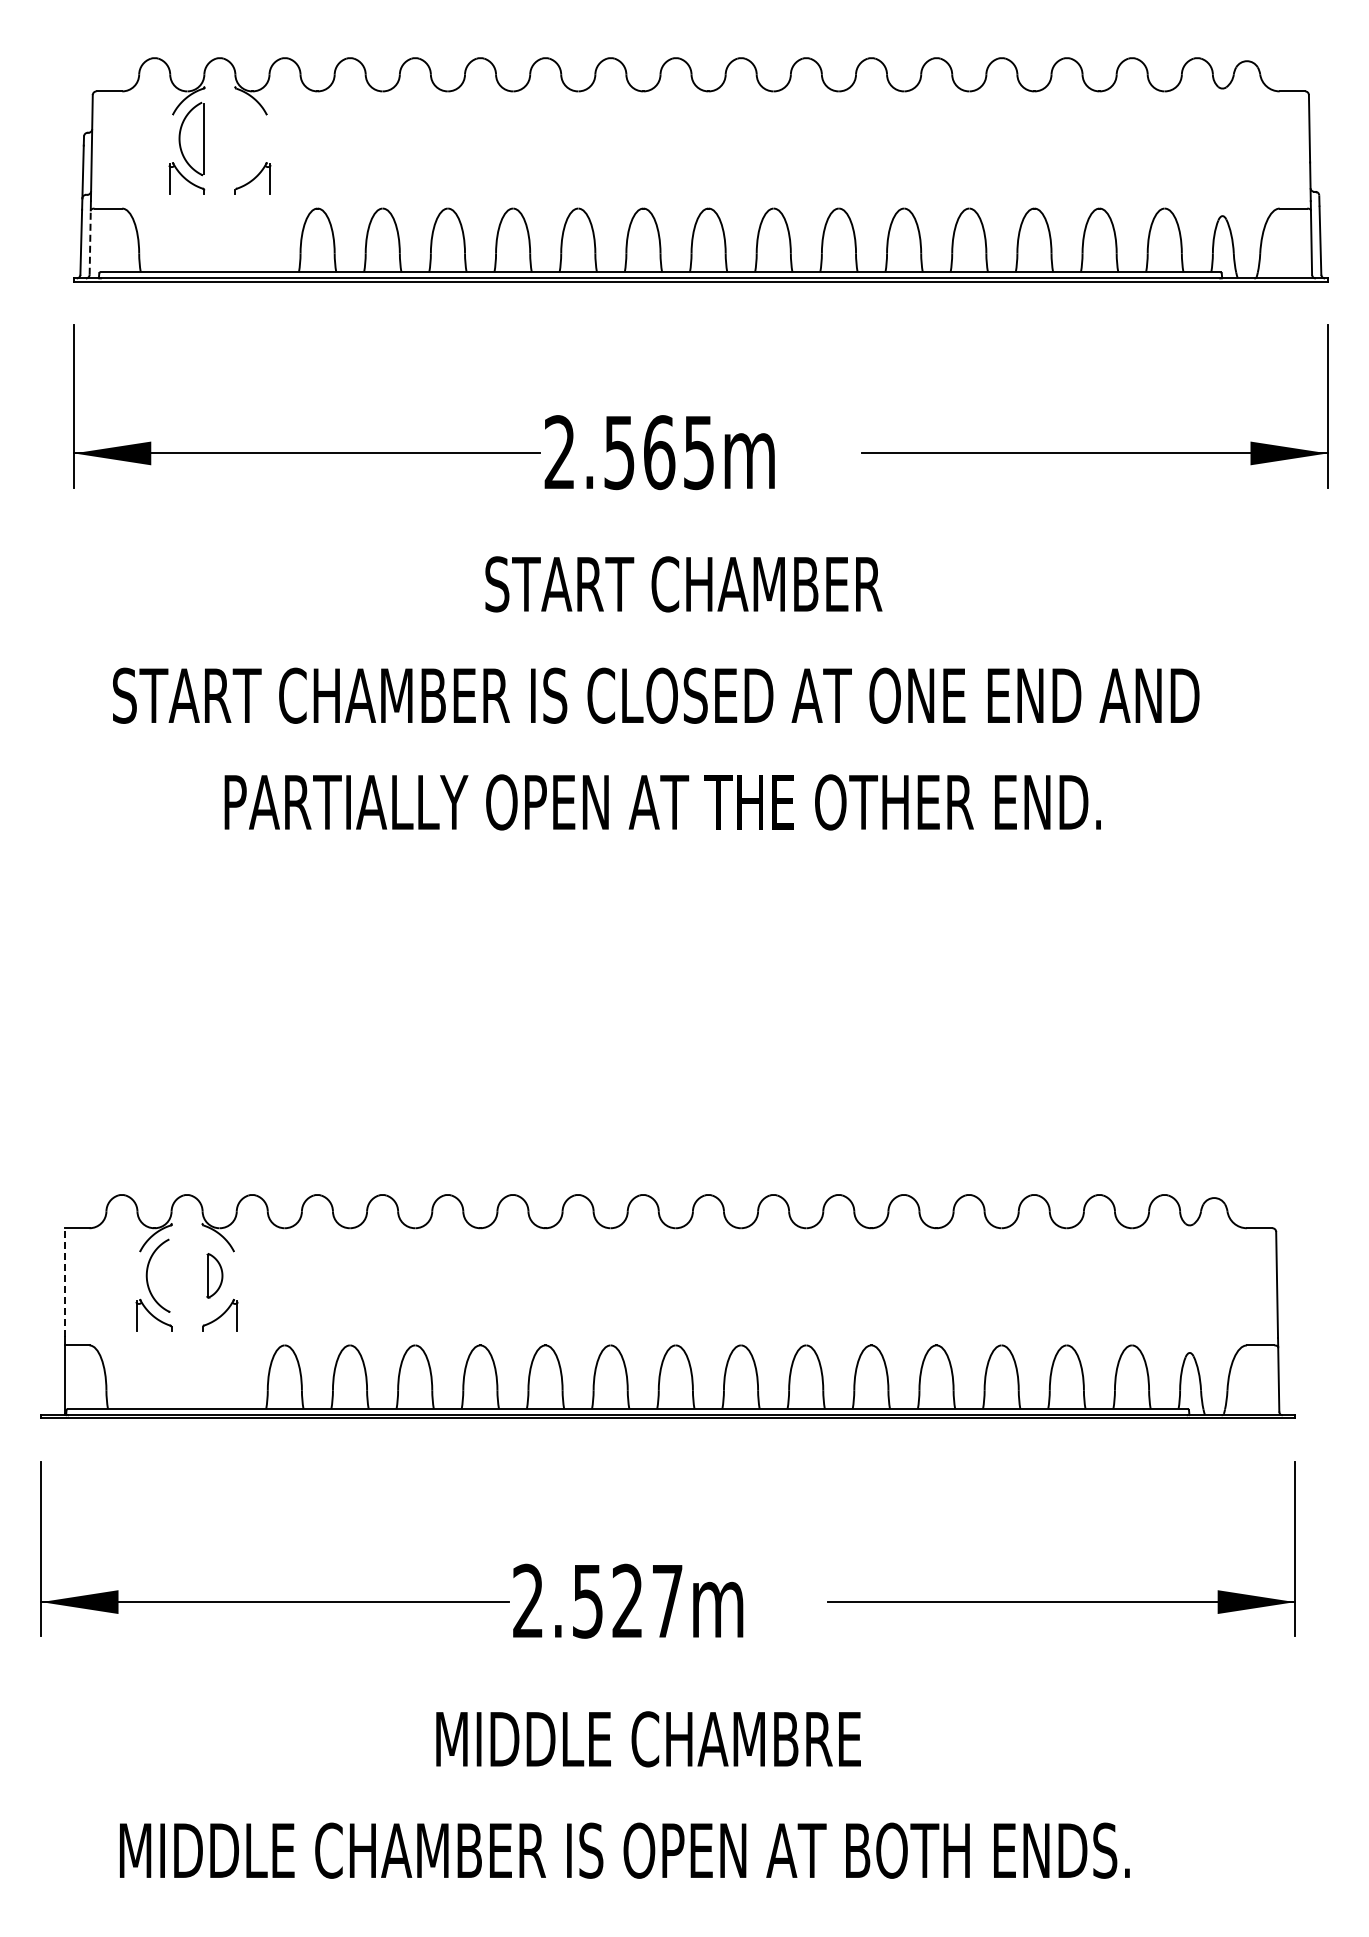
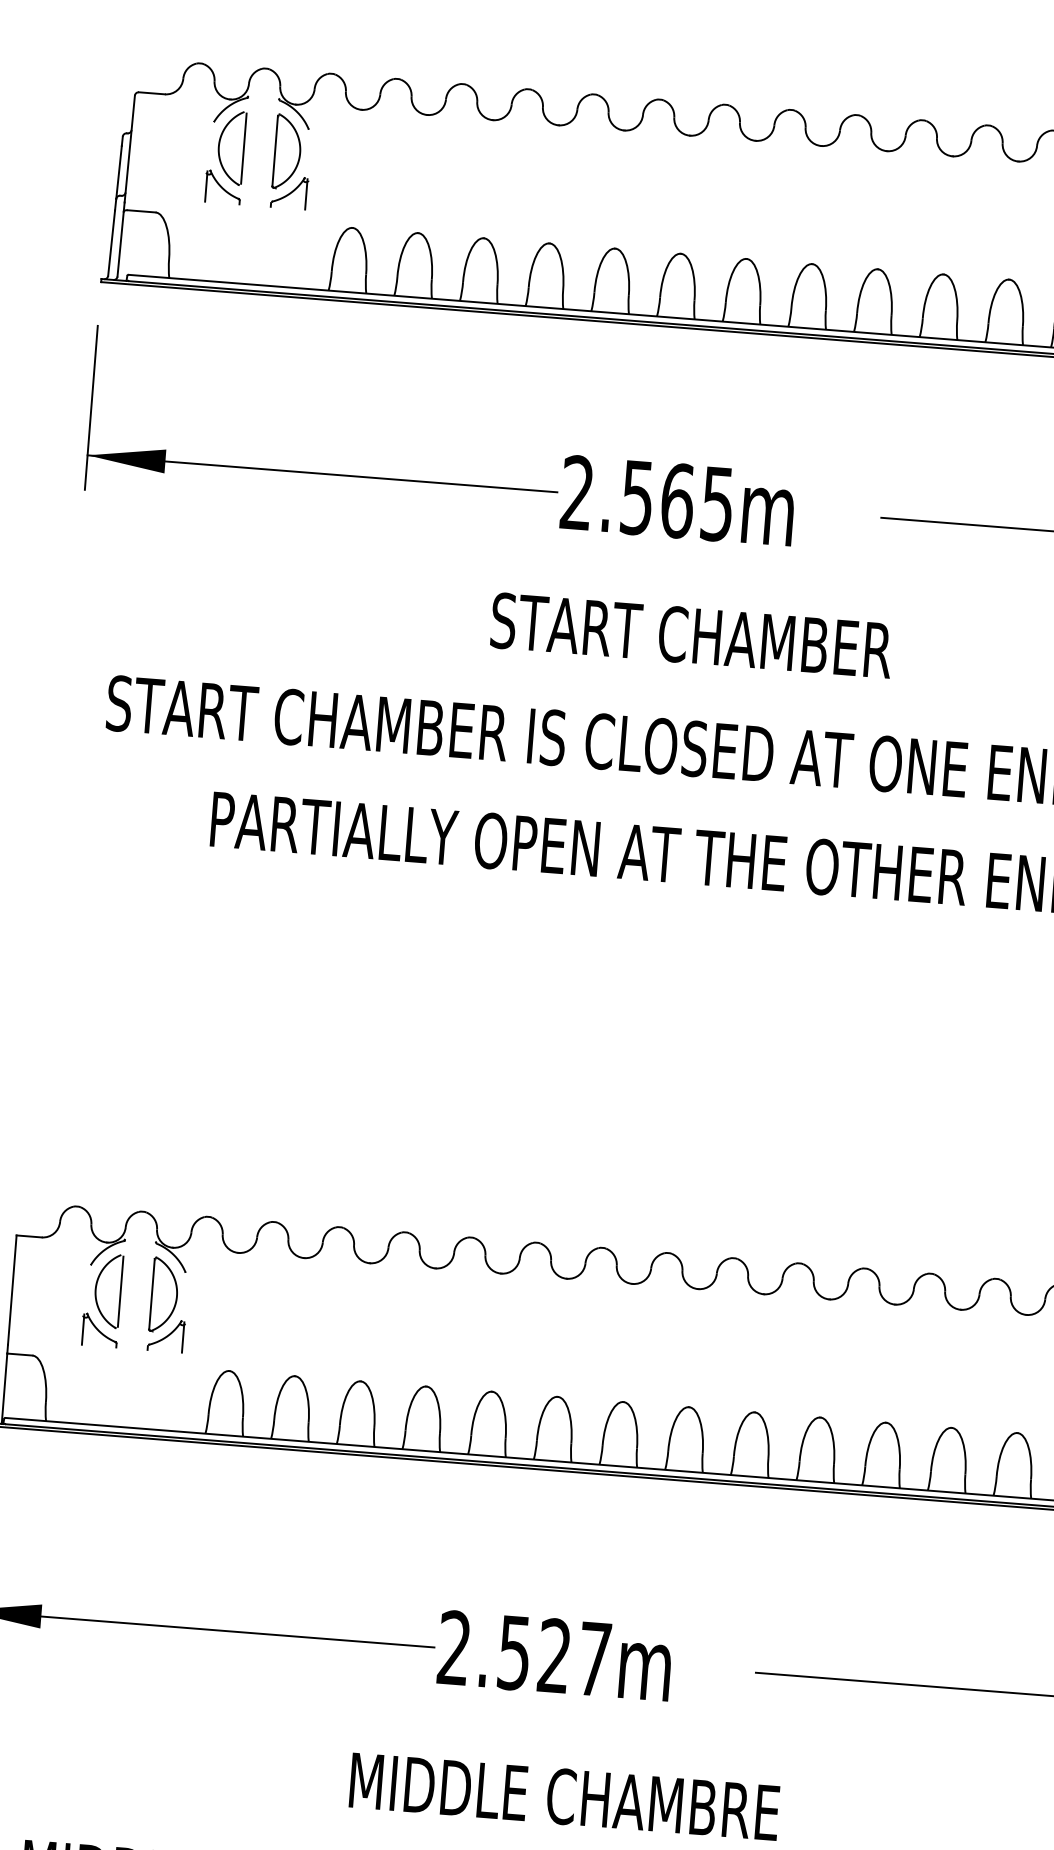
part: (247, 138) -> (287, 151), added
line: (90, 242) -> (120, 244), dashed -> solid
line: (171, 1275) -> (120, 1291), added
part: (214, 1275) -> (163, 1294), size x1.67
line: (64, 1281) -> (12, 1289), dashed -> solid

